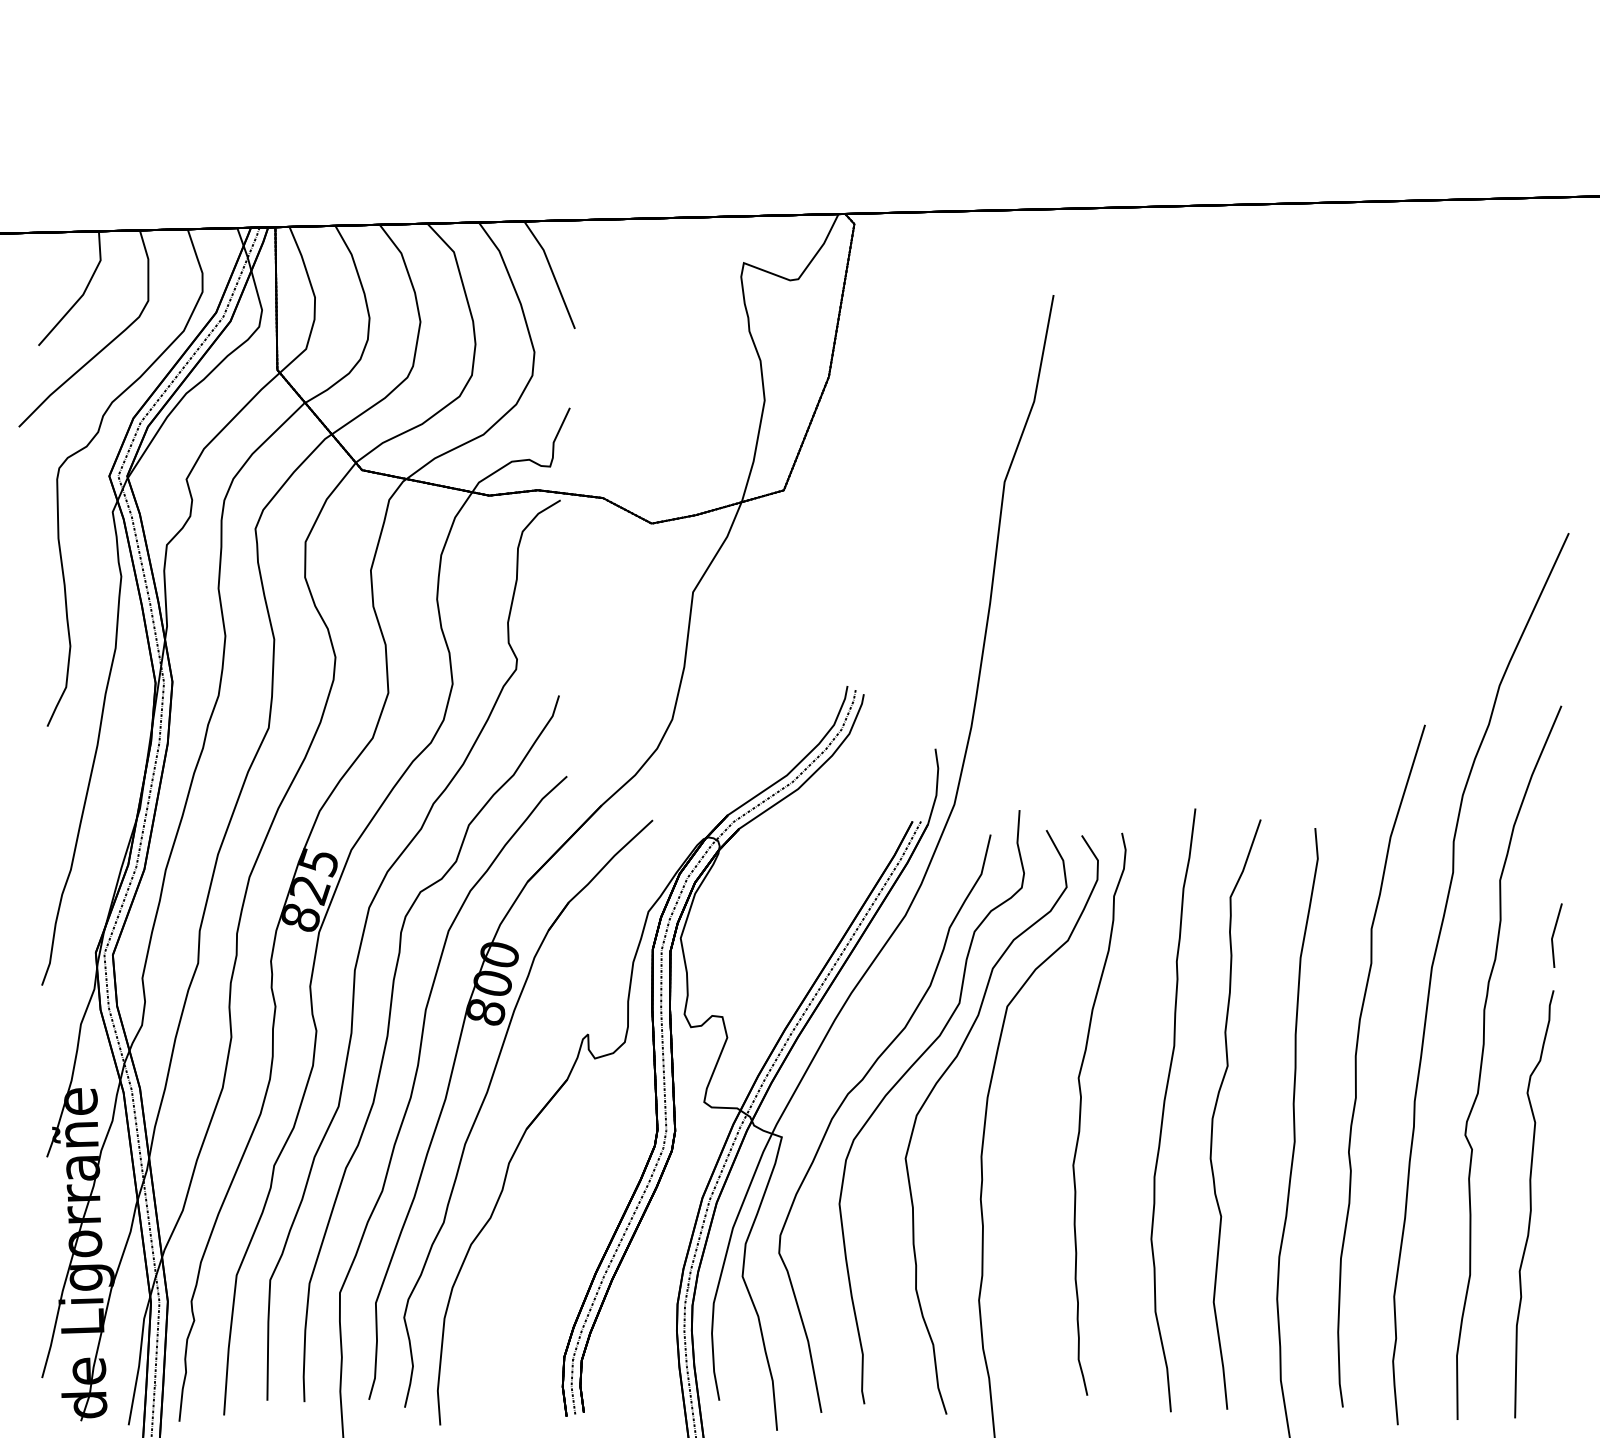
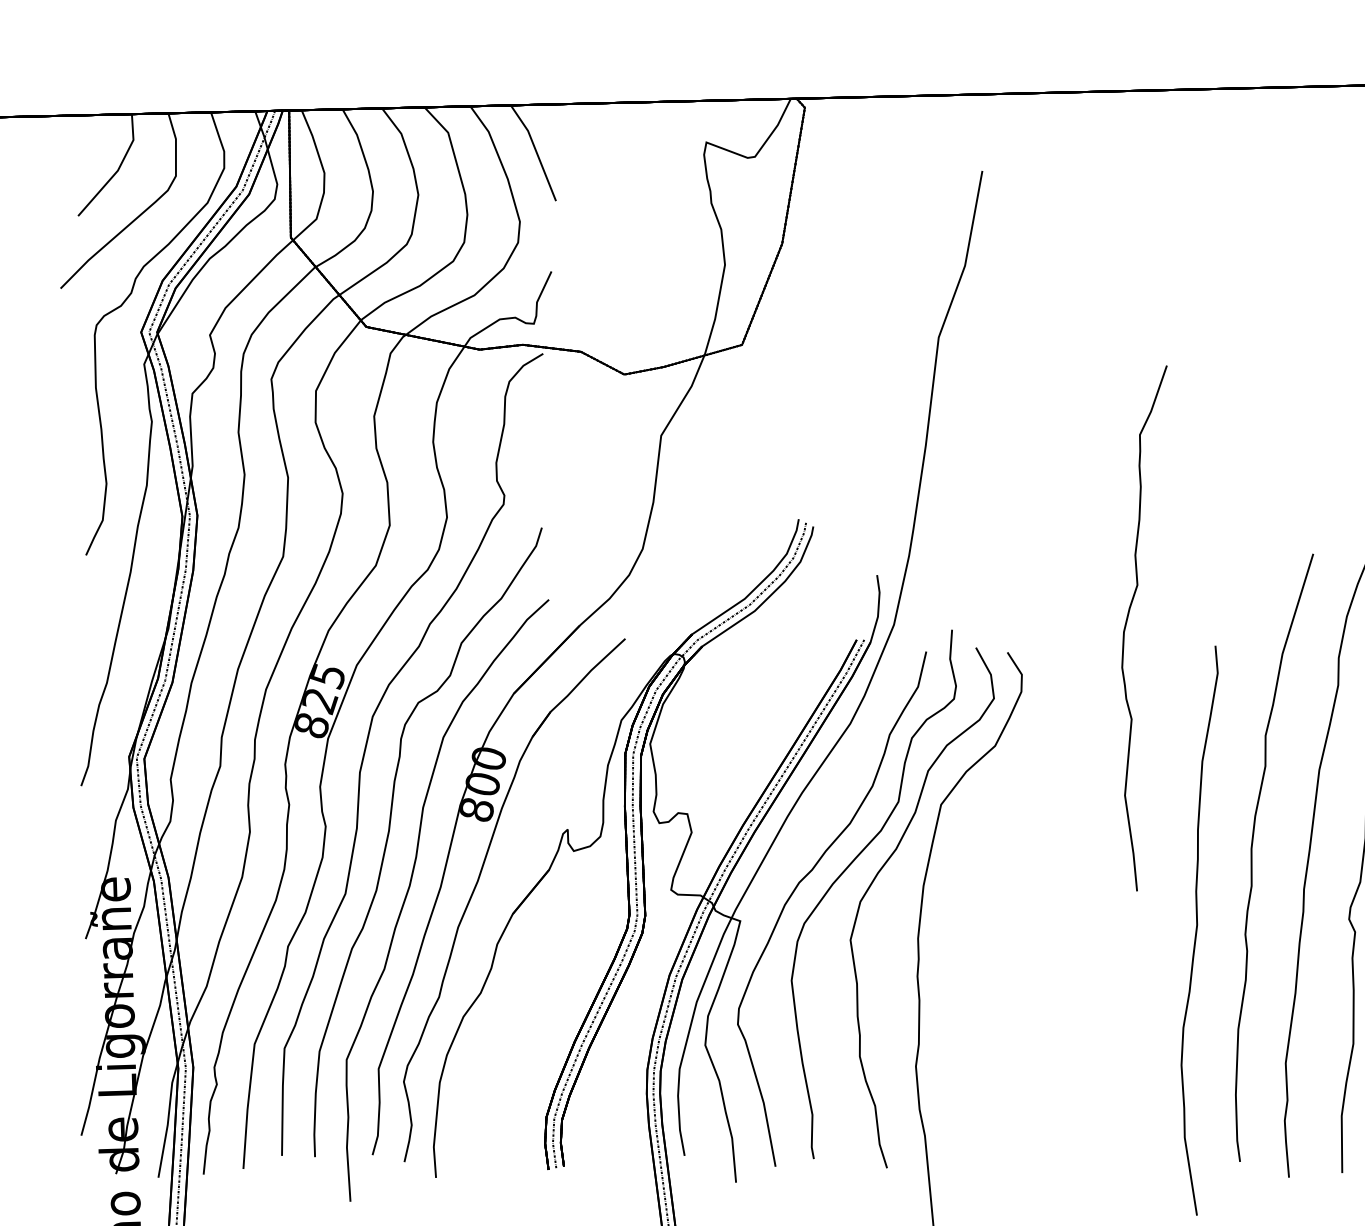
part: (1164, 1110) -> (1081, 897), removed
part: (1215, 1111) -> (1126, 625), moved
part: (1081, 1113) -> (1007, 900), removed

